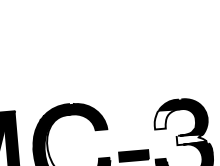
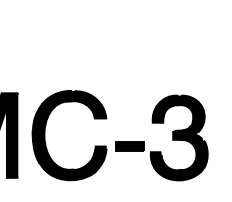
fill: (167, 118) -> (165, 113), added
fill: (191, 138) -> (187, 134), added

